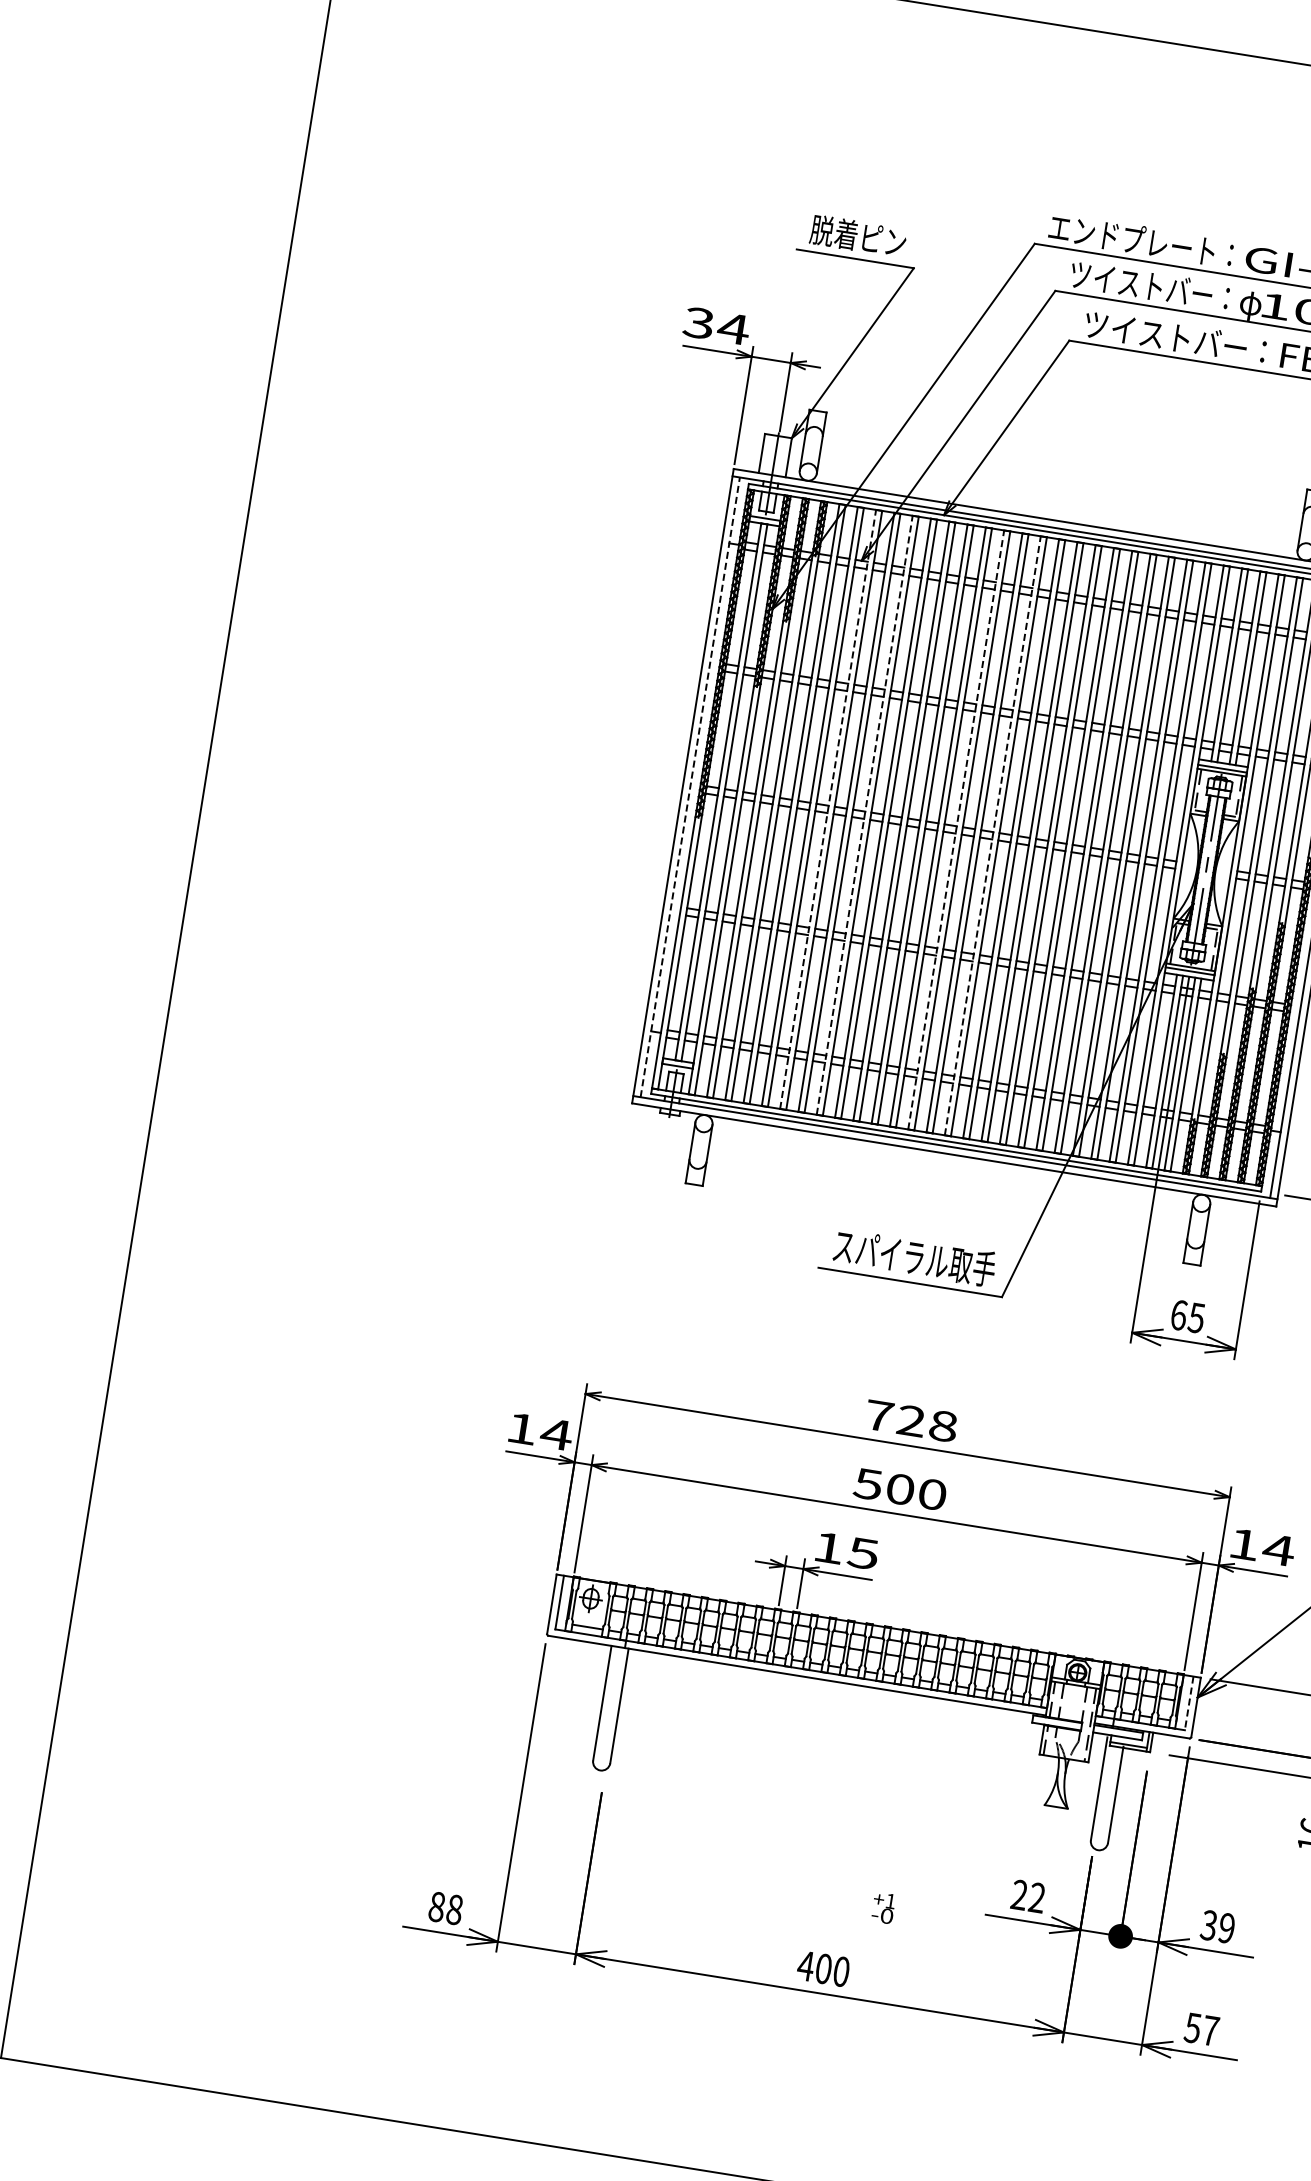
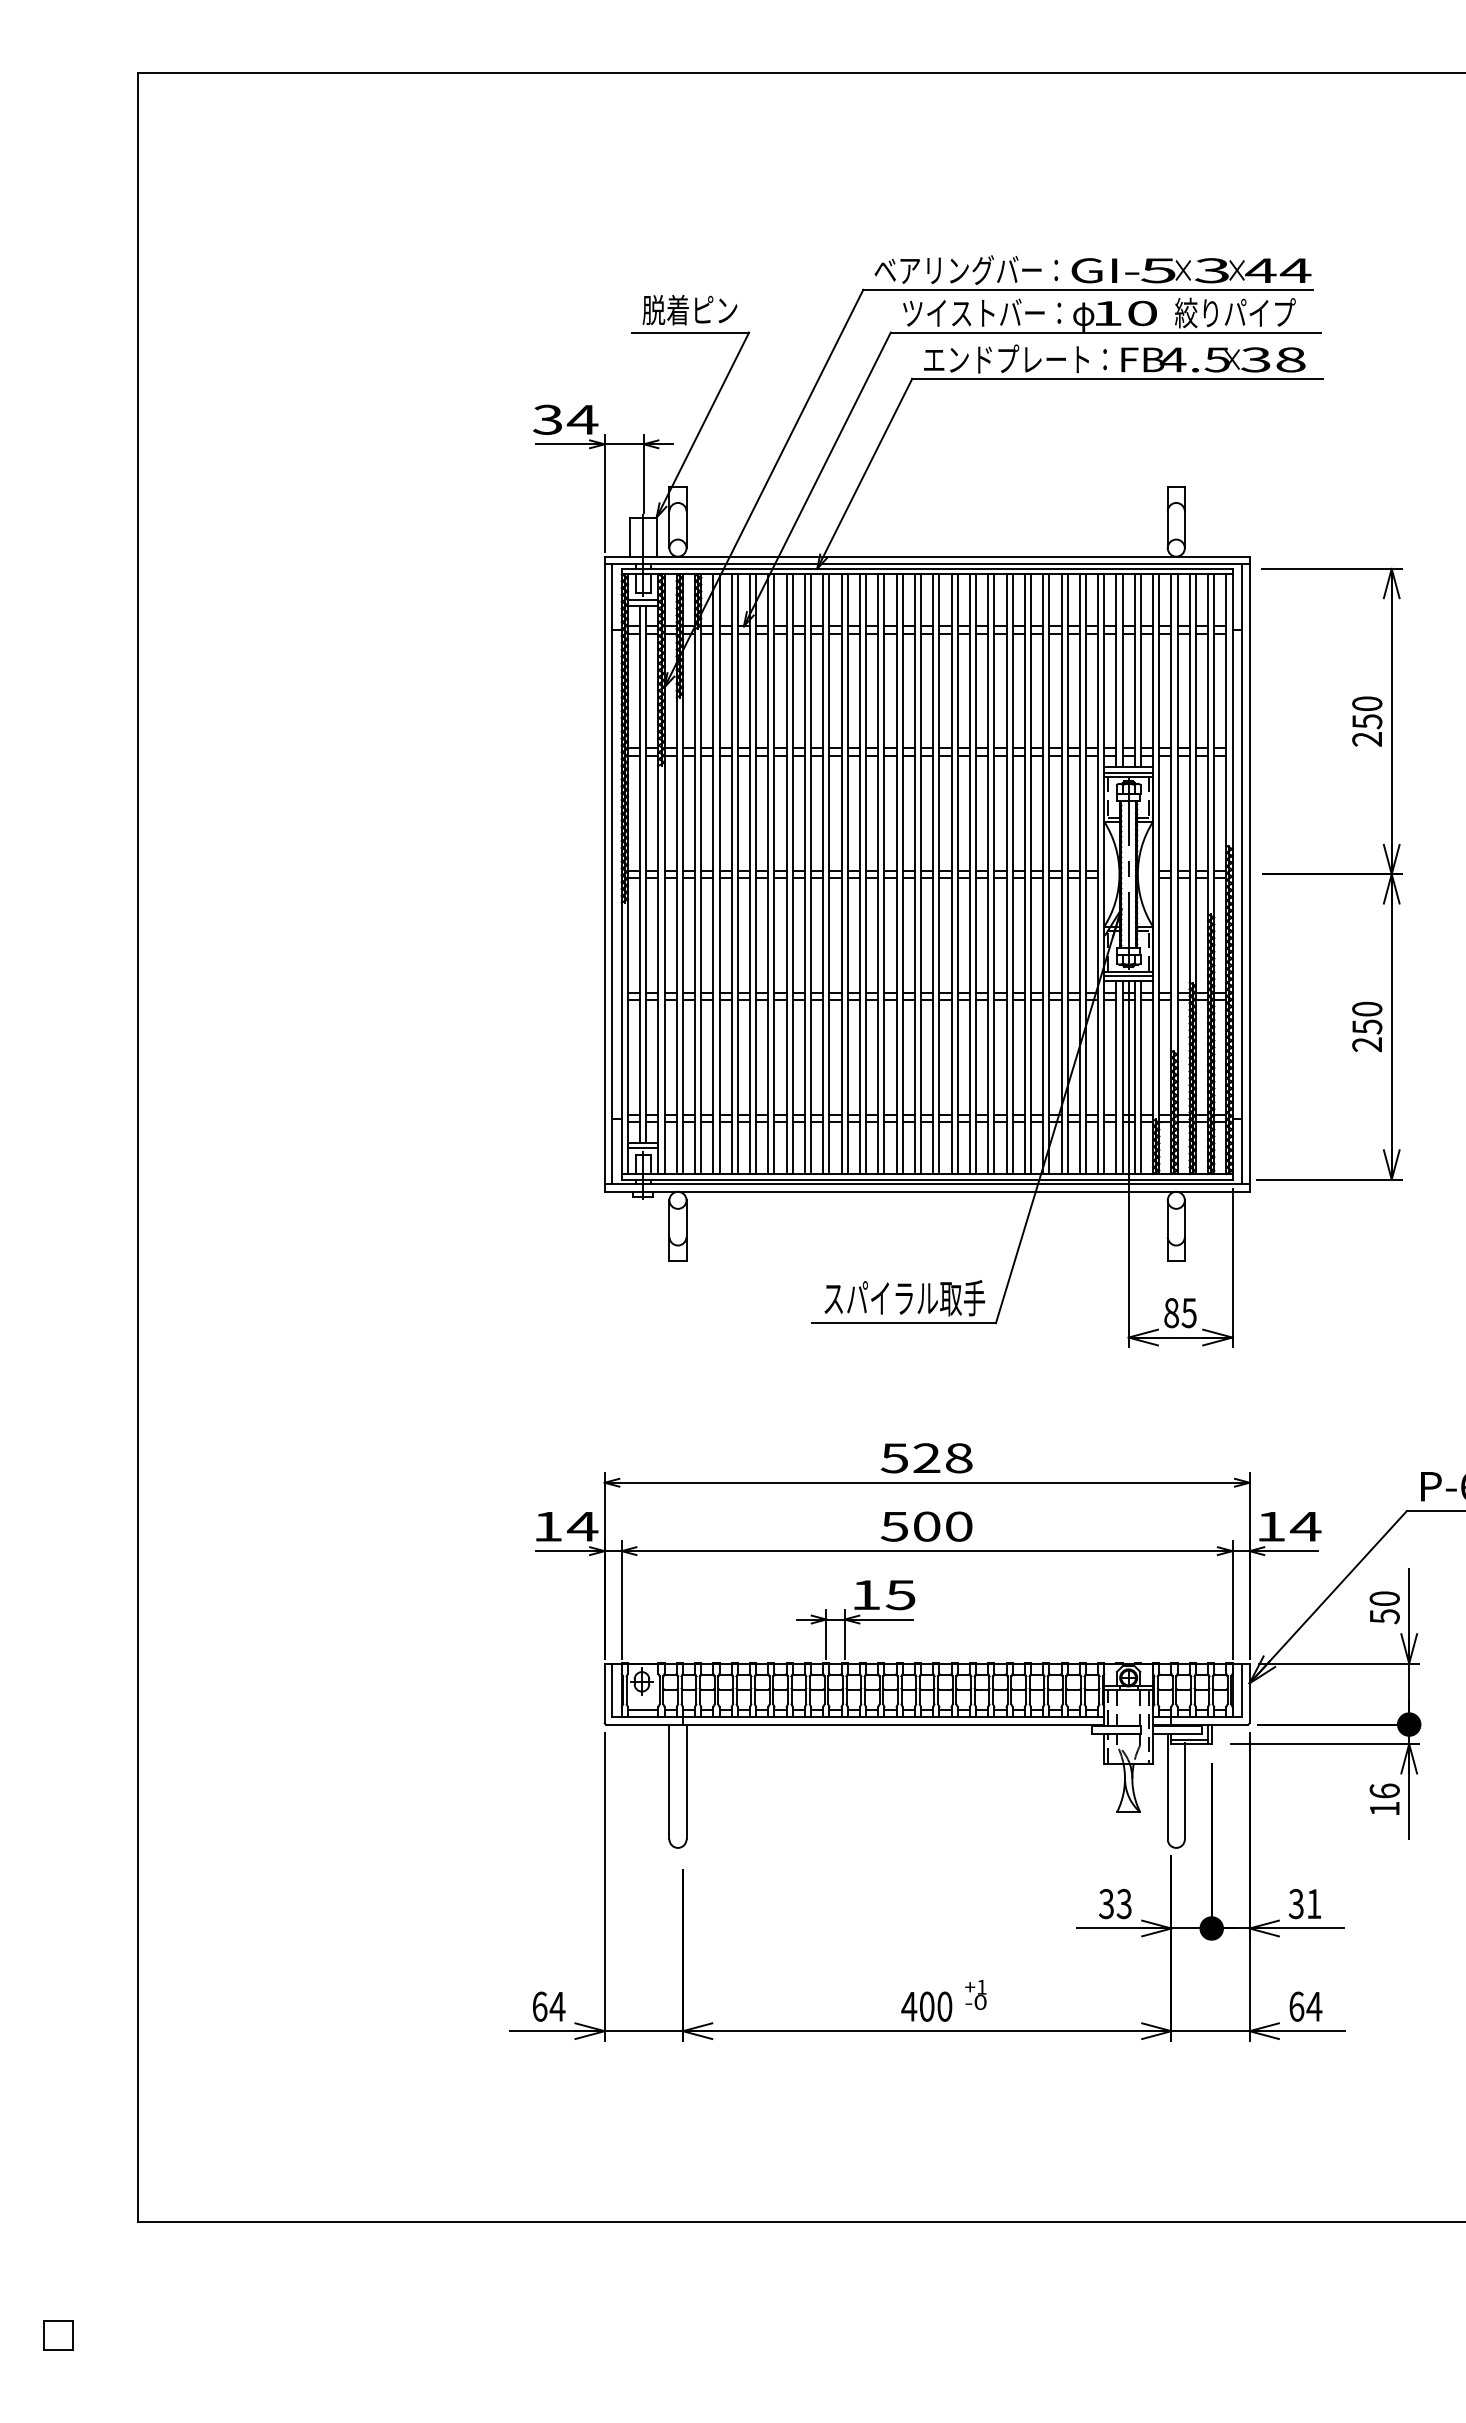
text: (1131, 239) -> (957, 270), エンドプレート： -> ベアリングバー：
text: (1175, 336) -> (1015, 358), ツイストバー： -> エンドプレート：
line: (690, 786) -> (612, 873), dashed -> solid
line: (828, 809) -> (750, 874), dashed -> solid
line: (864, 815) -> (786, 874), dashed -> solid
line: (956, 830) -> (878, 874), dashed -> solid
line: (992, 835) -> (914, 874), dashed -> solid
text: (1178, 1315) -> (1171, 1313), 65 -> 85
text: (878, 1416) -> (894, 1458), 728 -> 528
line: (1189, 1703) -> (1242, 1690), dashed -> solid
text: (1028, 1896) -> (1115, 1904), 22 -> 33
text: (883, 1907) -> (975, 1994), moved
text: (445, 1908) -> (548, 2006), 88 -> 64
text: (1226, 1928) -> (1313, 1904), 39 -> 31
text: (1201, 2029) -> (1305, 2006), 57 -> 64

